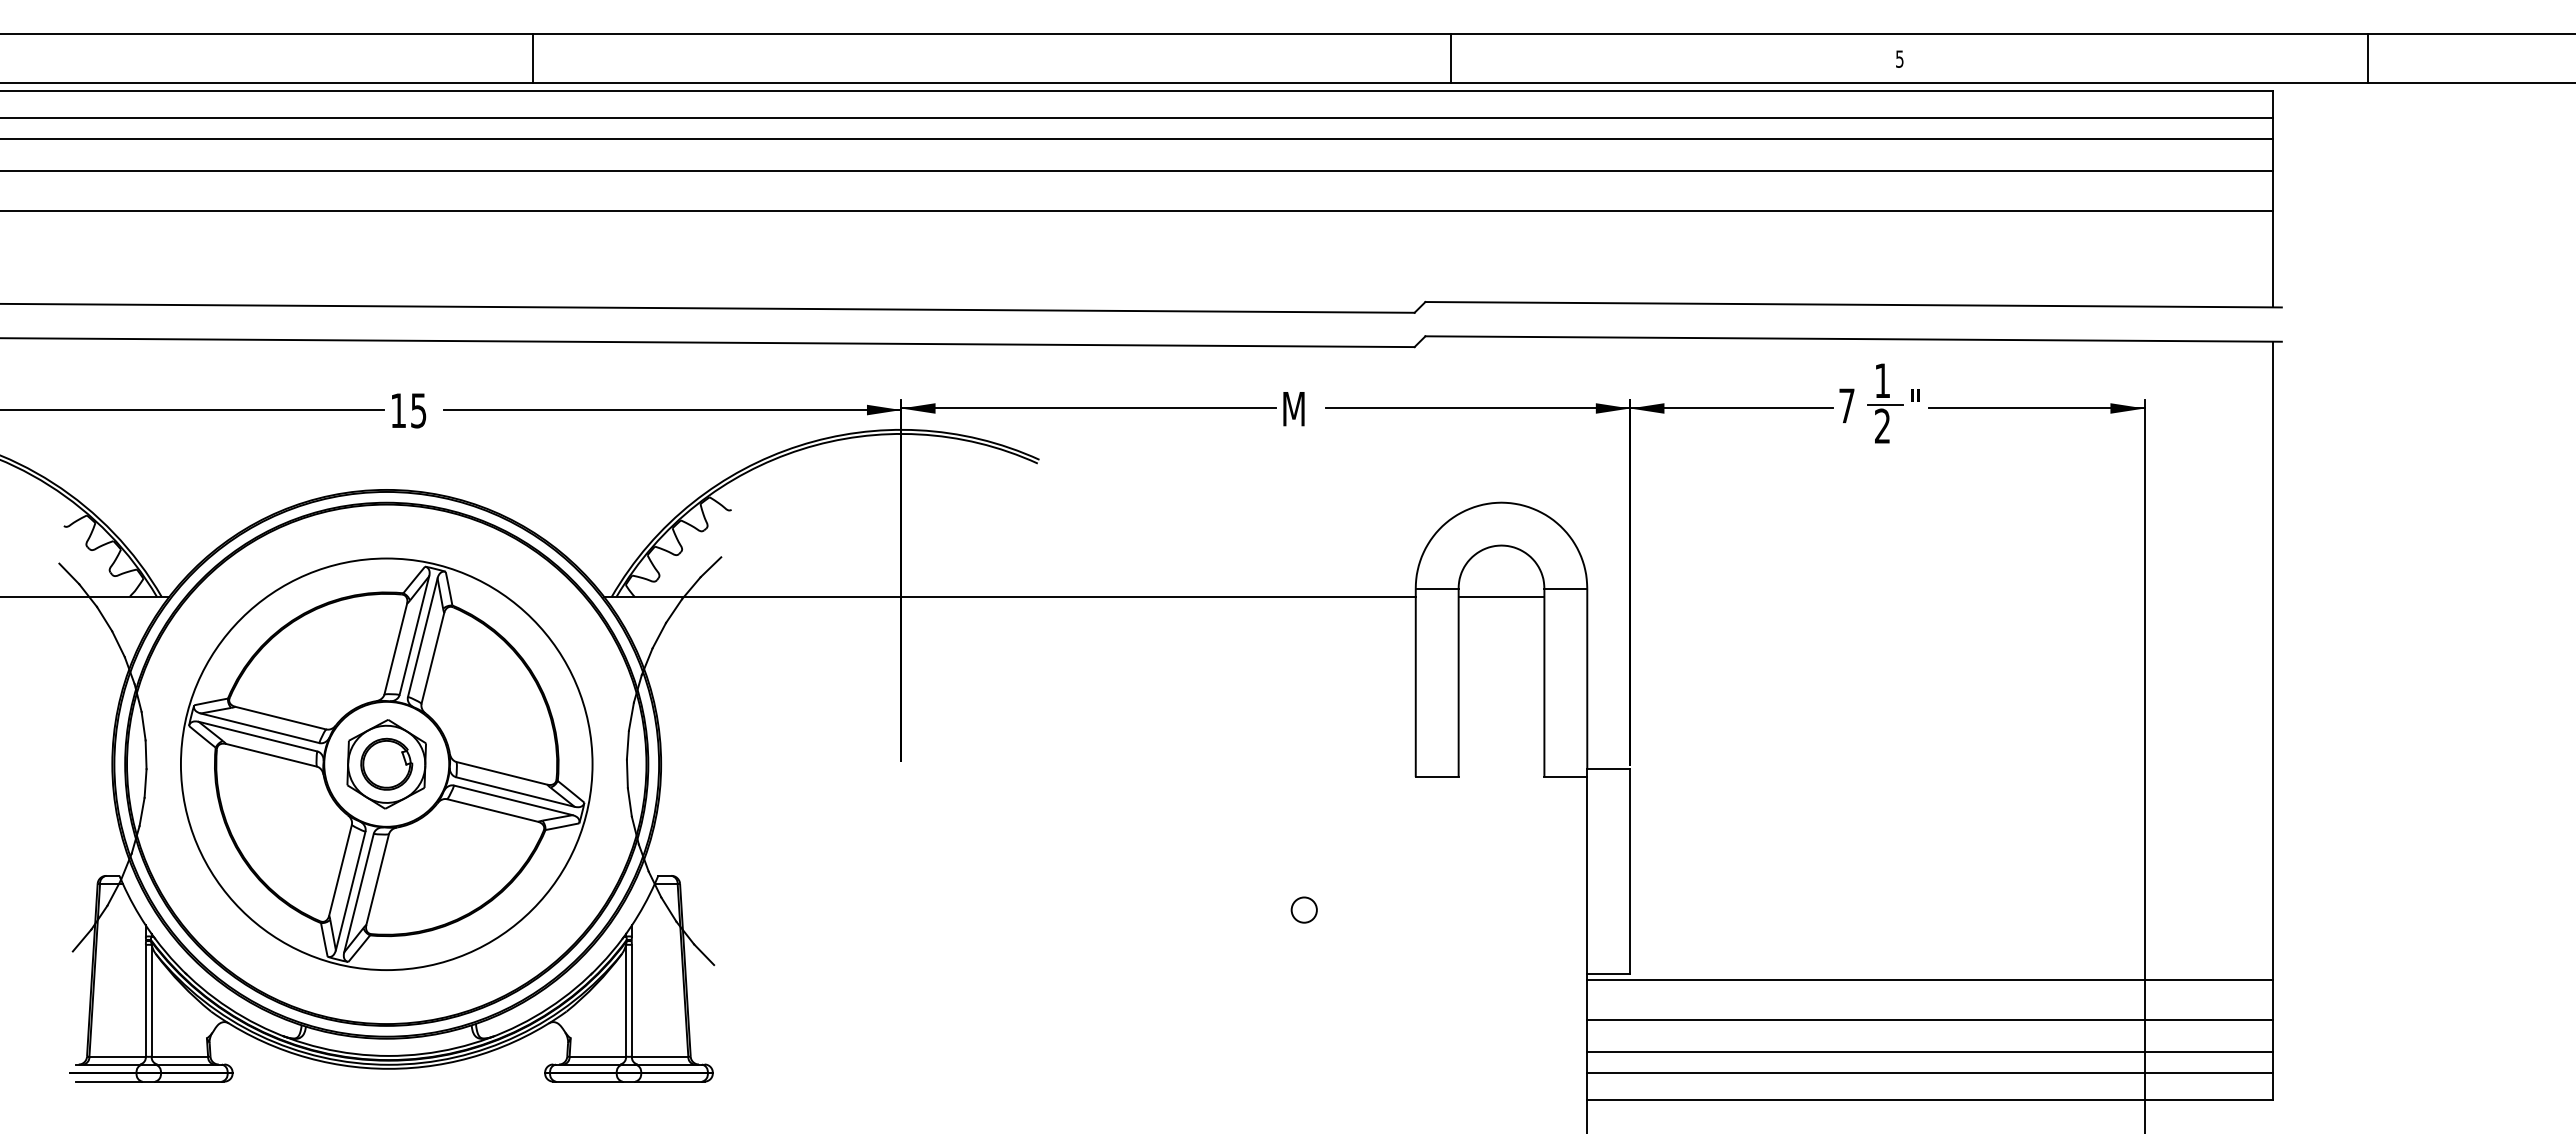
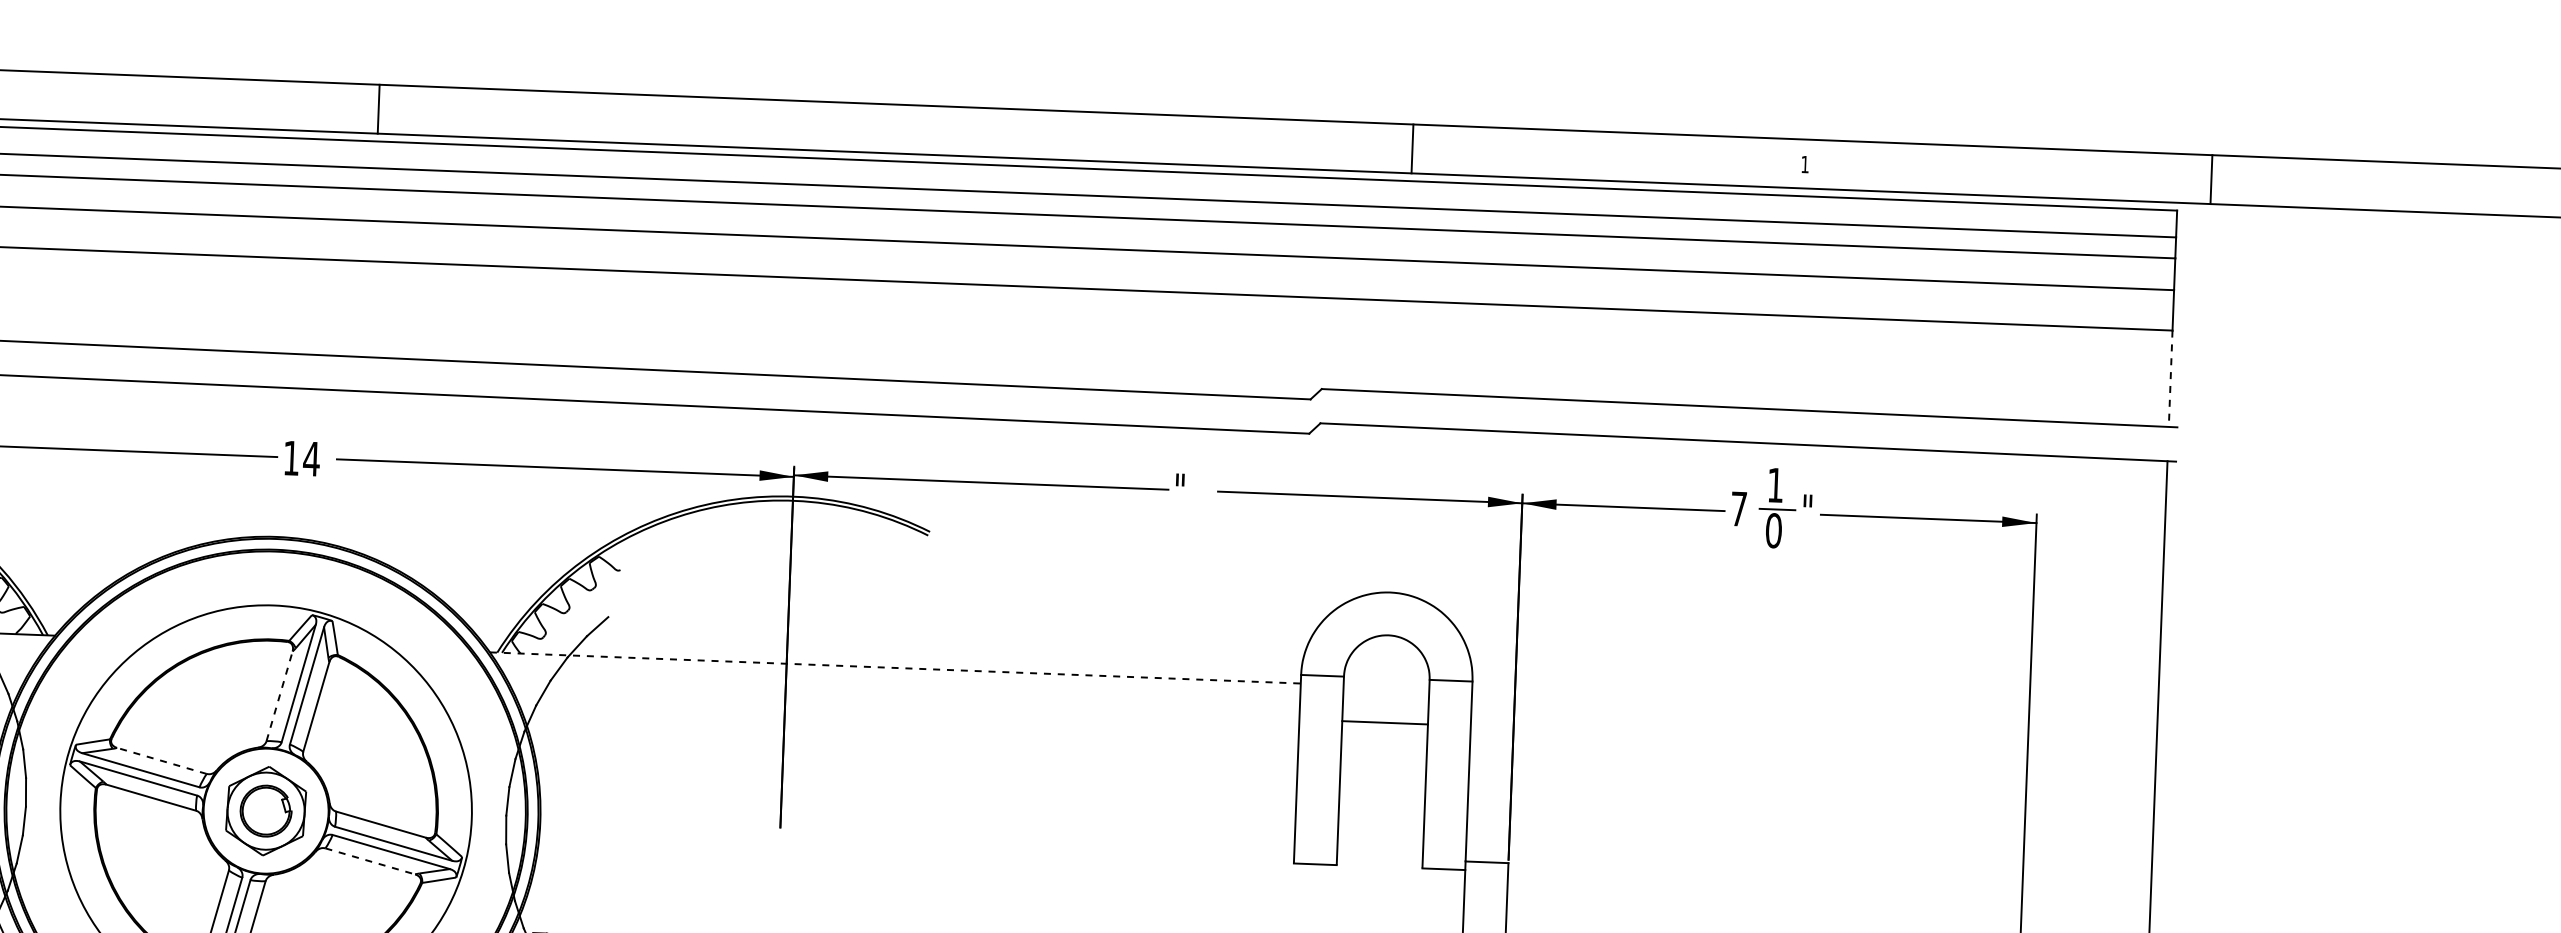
line: (533, 58) -> (378, 109), moved
line: (1450, 58) -> (1412, 148), moved
text: (1899, 58) -> (1804, 163), 5 -> 1
line: (2368, 58) -> (2211, 179), moved
line: (2273, 259) -> (2170, 379), solid -> dashed
text: (1293, 409) -> (1185, 491), M -> "
text: (418, 410) -> (311, 458), 15 -> 14
text: (1882, 425) -> (1773, 529), 2 -> 0
line: (1010, 597) -> (895, 668), solid -> dashed
line: (1501, 597) -> (1385, 723), moved
line: (395, 649) -> (279, 696), solid -> dashed
line: (280, 718) -> (161, 761), solid -> dashed
line: (492, 810) -> (370, 861), solid -> dashed

